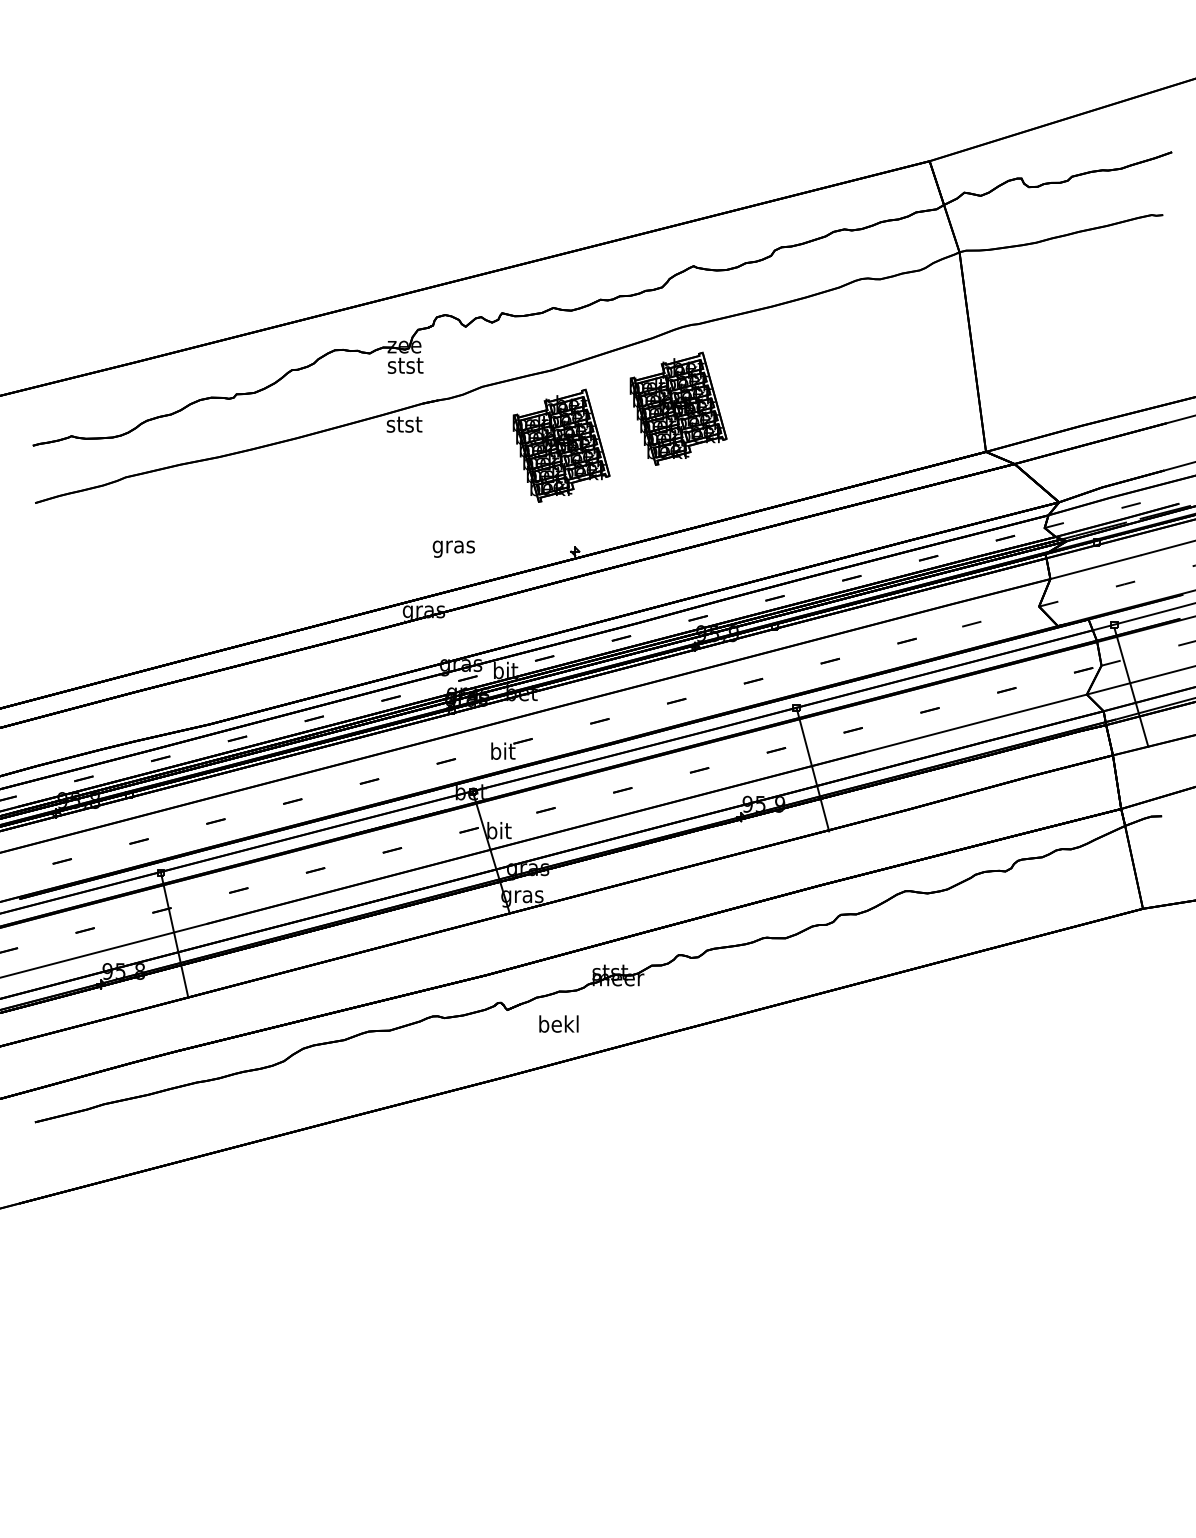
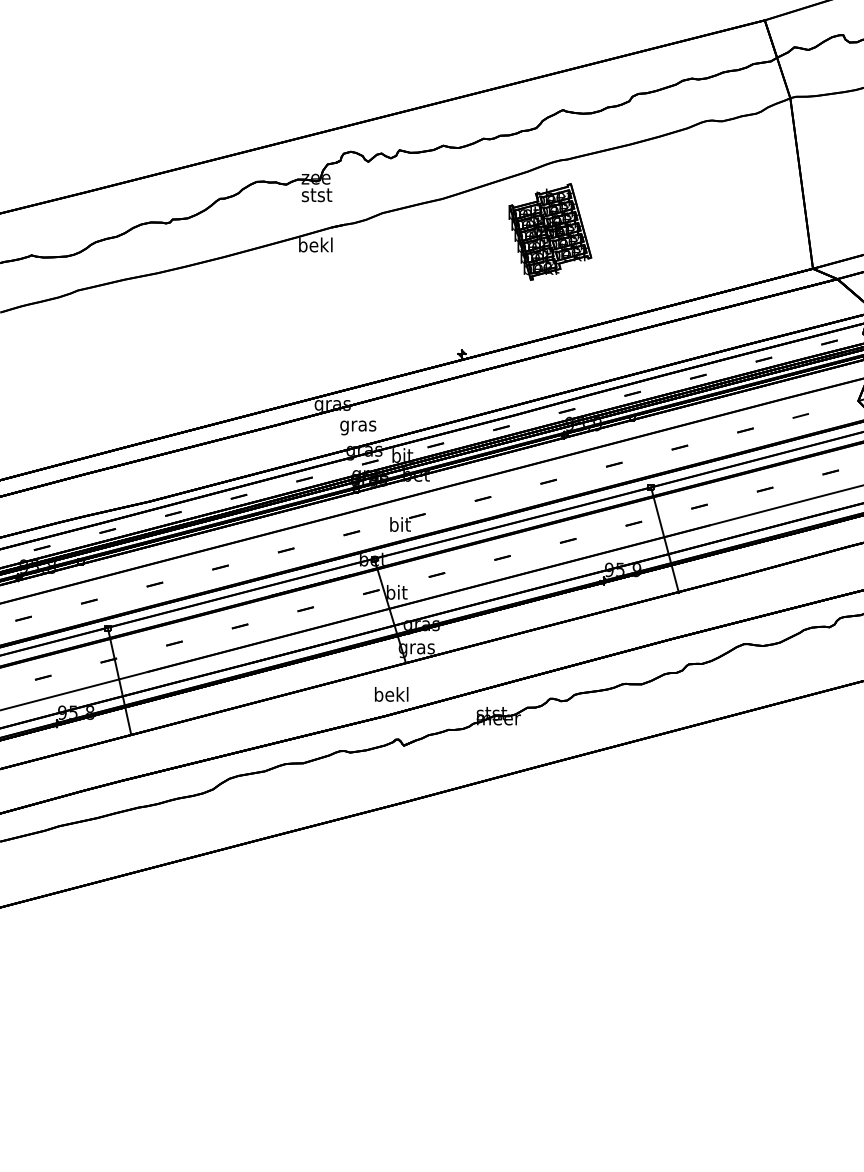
text: (403, 423) -> (315, 244), stst -> bekl
part: (561, 445) -> (450, 263), removed
text: (453, 548) -> (357, 427), moved
text: (558, 1023) -> (391, 693), moved

